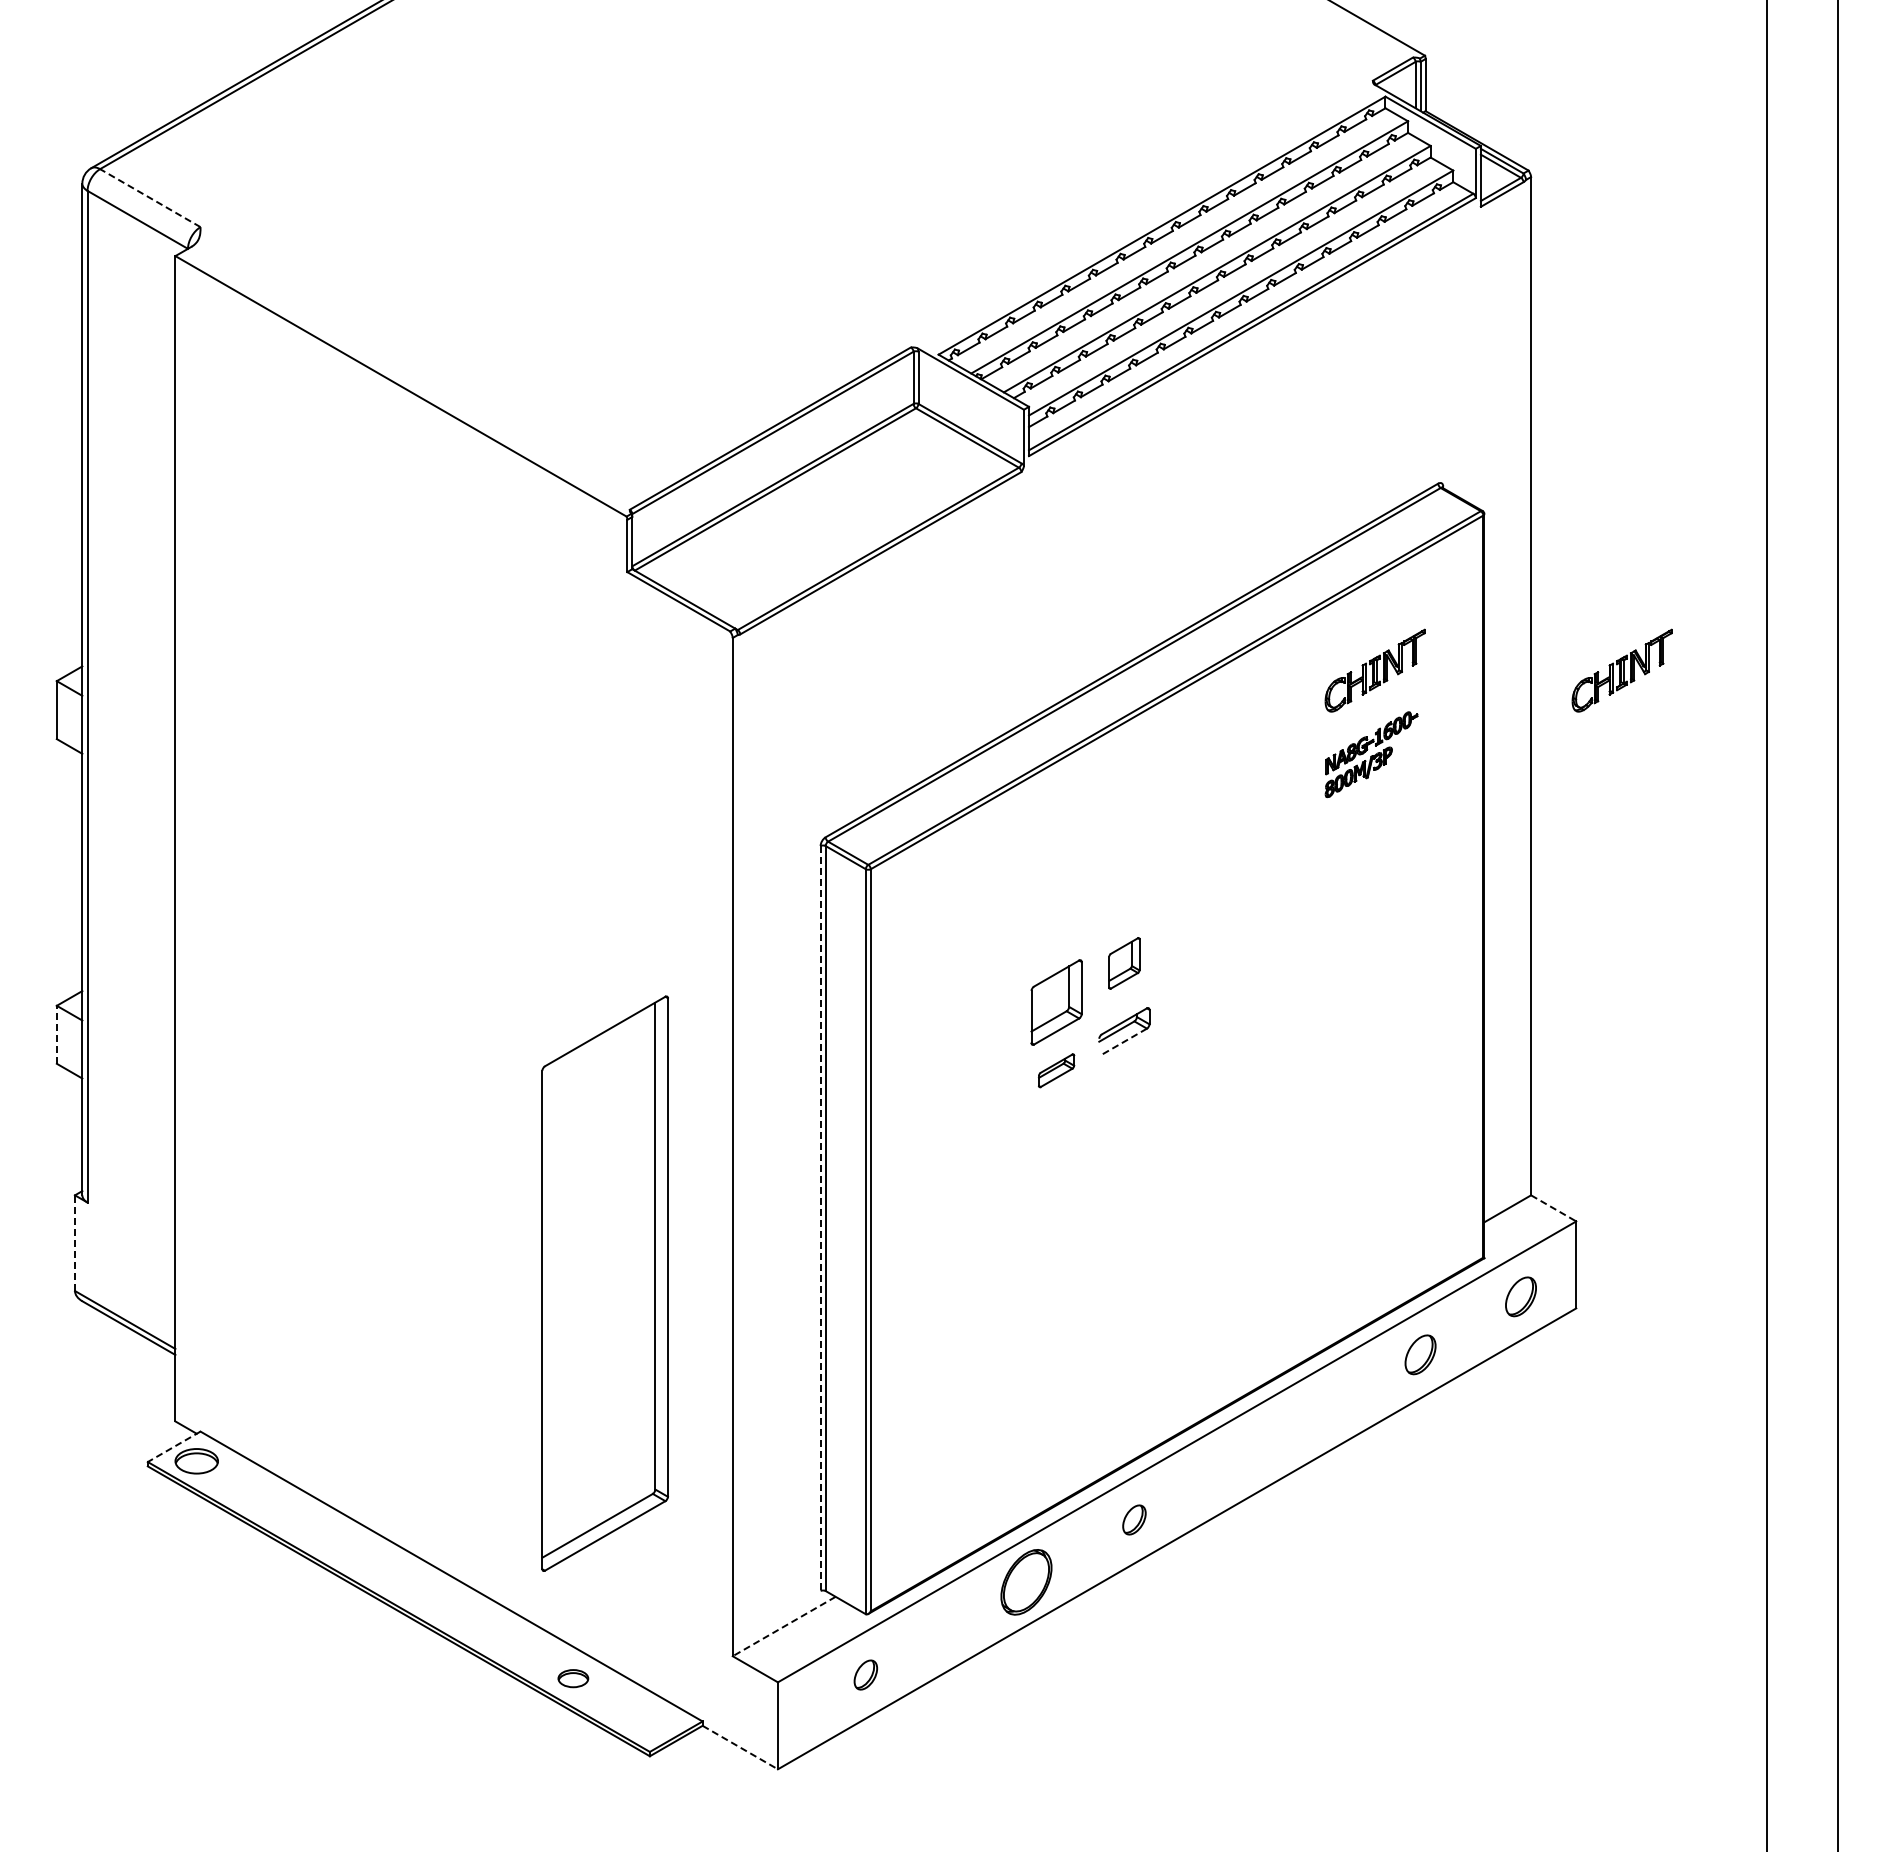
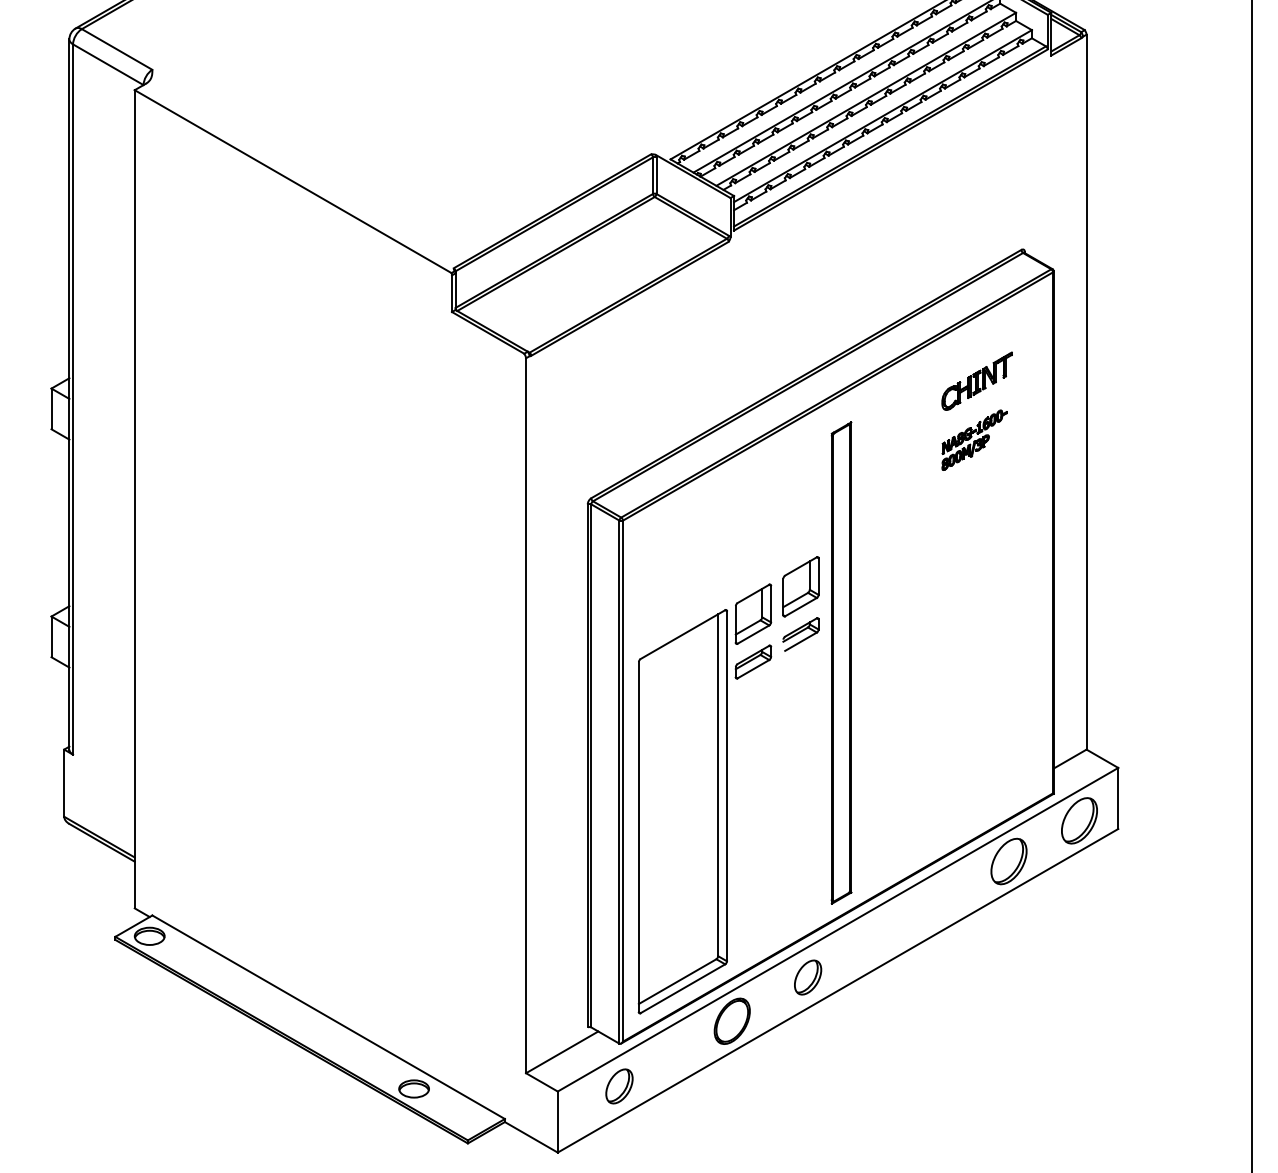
line: (150, 198) -> (117, 49), dashed -> solid
part: (1621, 670) -> (1150, 381), removed
part: (1124, 963) -> (801, 586), size x1.67
line: (56, 1034) -> (51, 636), dashed -> solid
line: (1123, 1041) -> (800, 641), dashed -> solid
part: (1056, 1070) -> (753, 661), size x1.43
part: (1181, 1071) -> (841, 662), added
line: (1554, 1208) -> (1103, 758), dashed -> solid
line: (820, 1218) -> (587, 765), dashed -> solid
line: (75, 1243) -> (64, 783), dashed -> solid
part: (604, 1283) -> (682, 811), moved
part: (1520, 1296) -> (1079, 820), size x1.67
part: (1420, 1354) -> (1008, 861), size x1.67
line: (173, 1447) -> (133, 926), dashed -> solid
part: (1134, 1519) -> (808, 977), size x1.67
line: (783, 1626) -> (561, 1052), dashed -> solid
part: (865, 1674) -> (619, 1086), size x1.67
part: (573, 1678) -> (414, 1088), size x1.43
line: (740, 1747) -> (531, 1137), dashed -> solid

